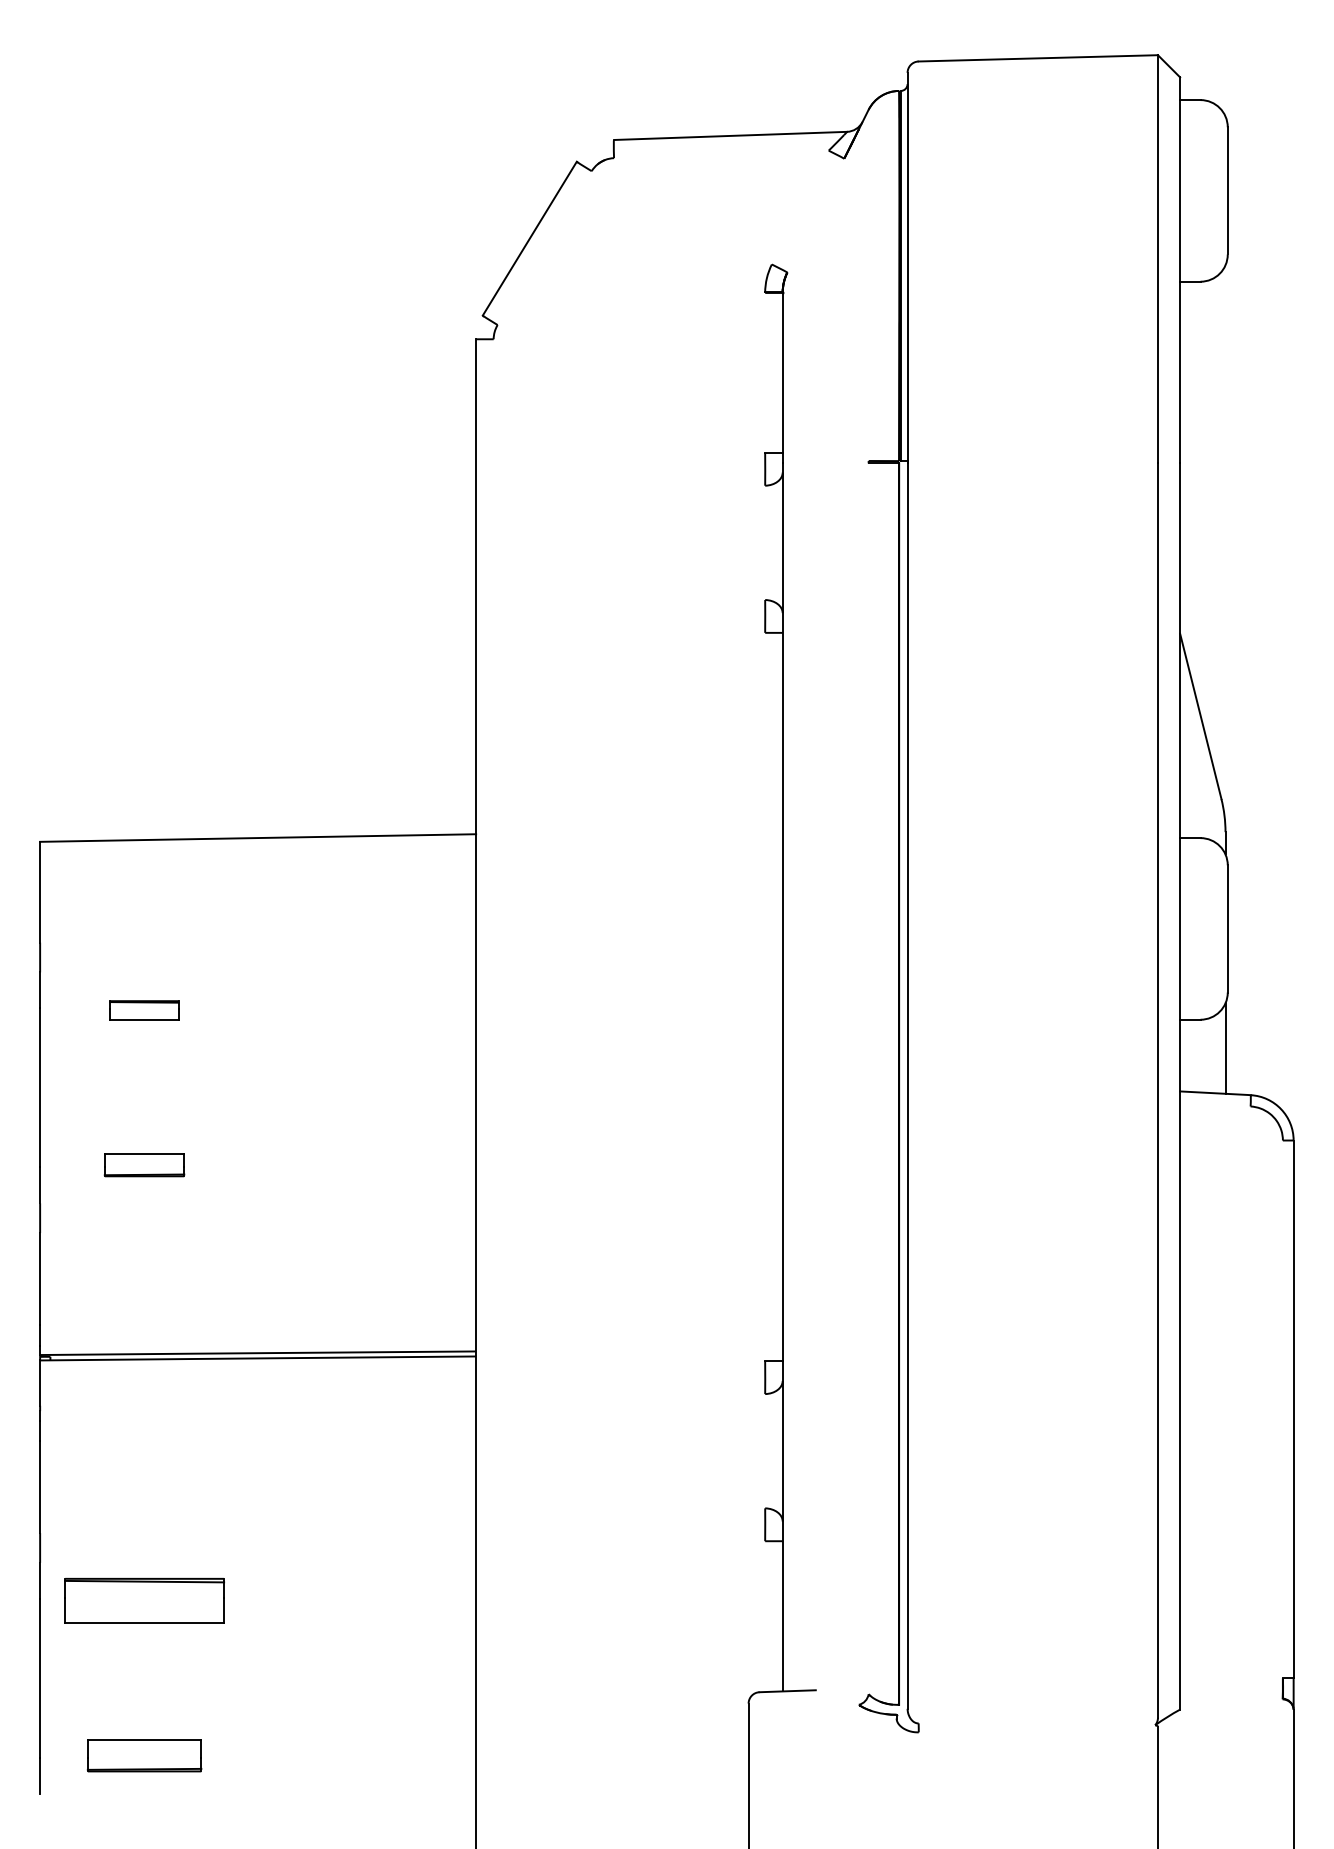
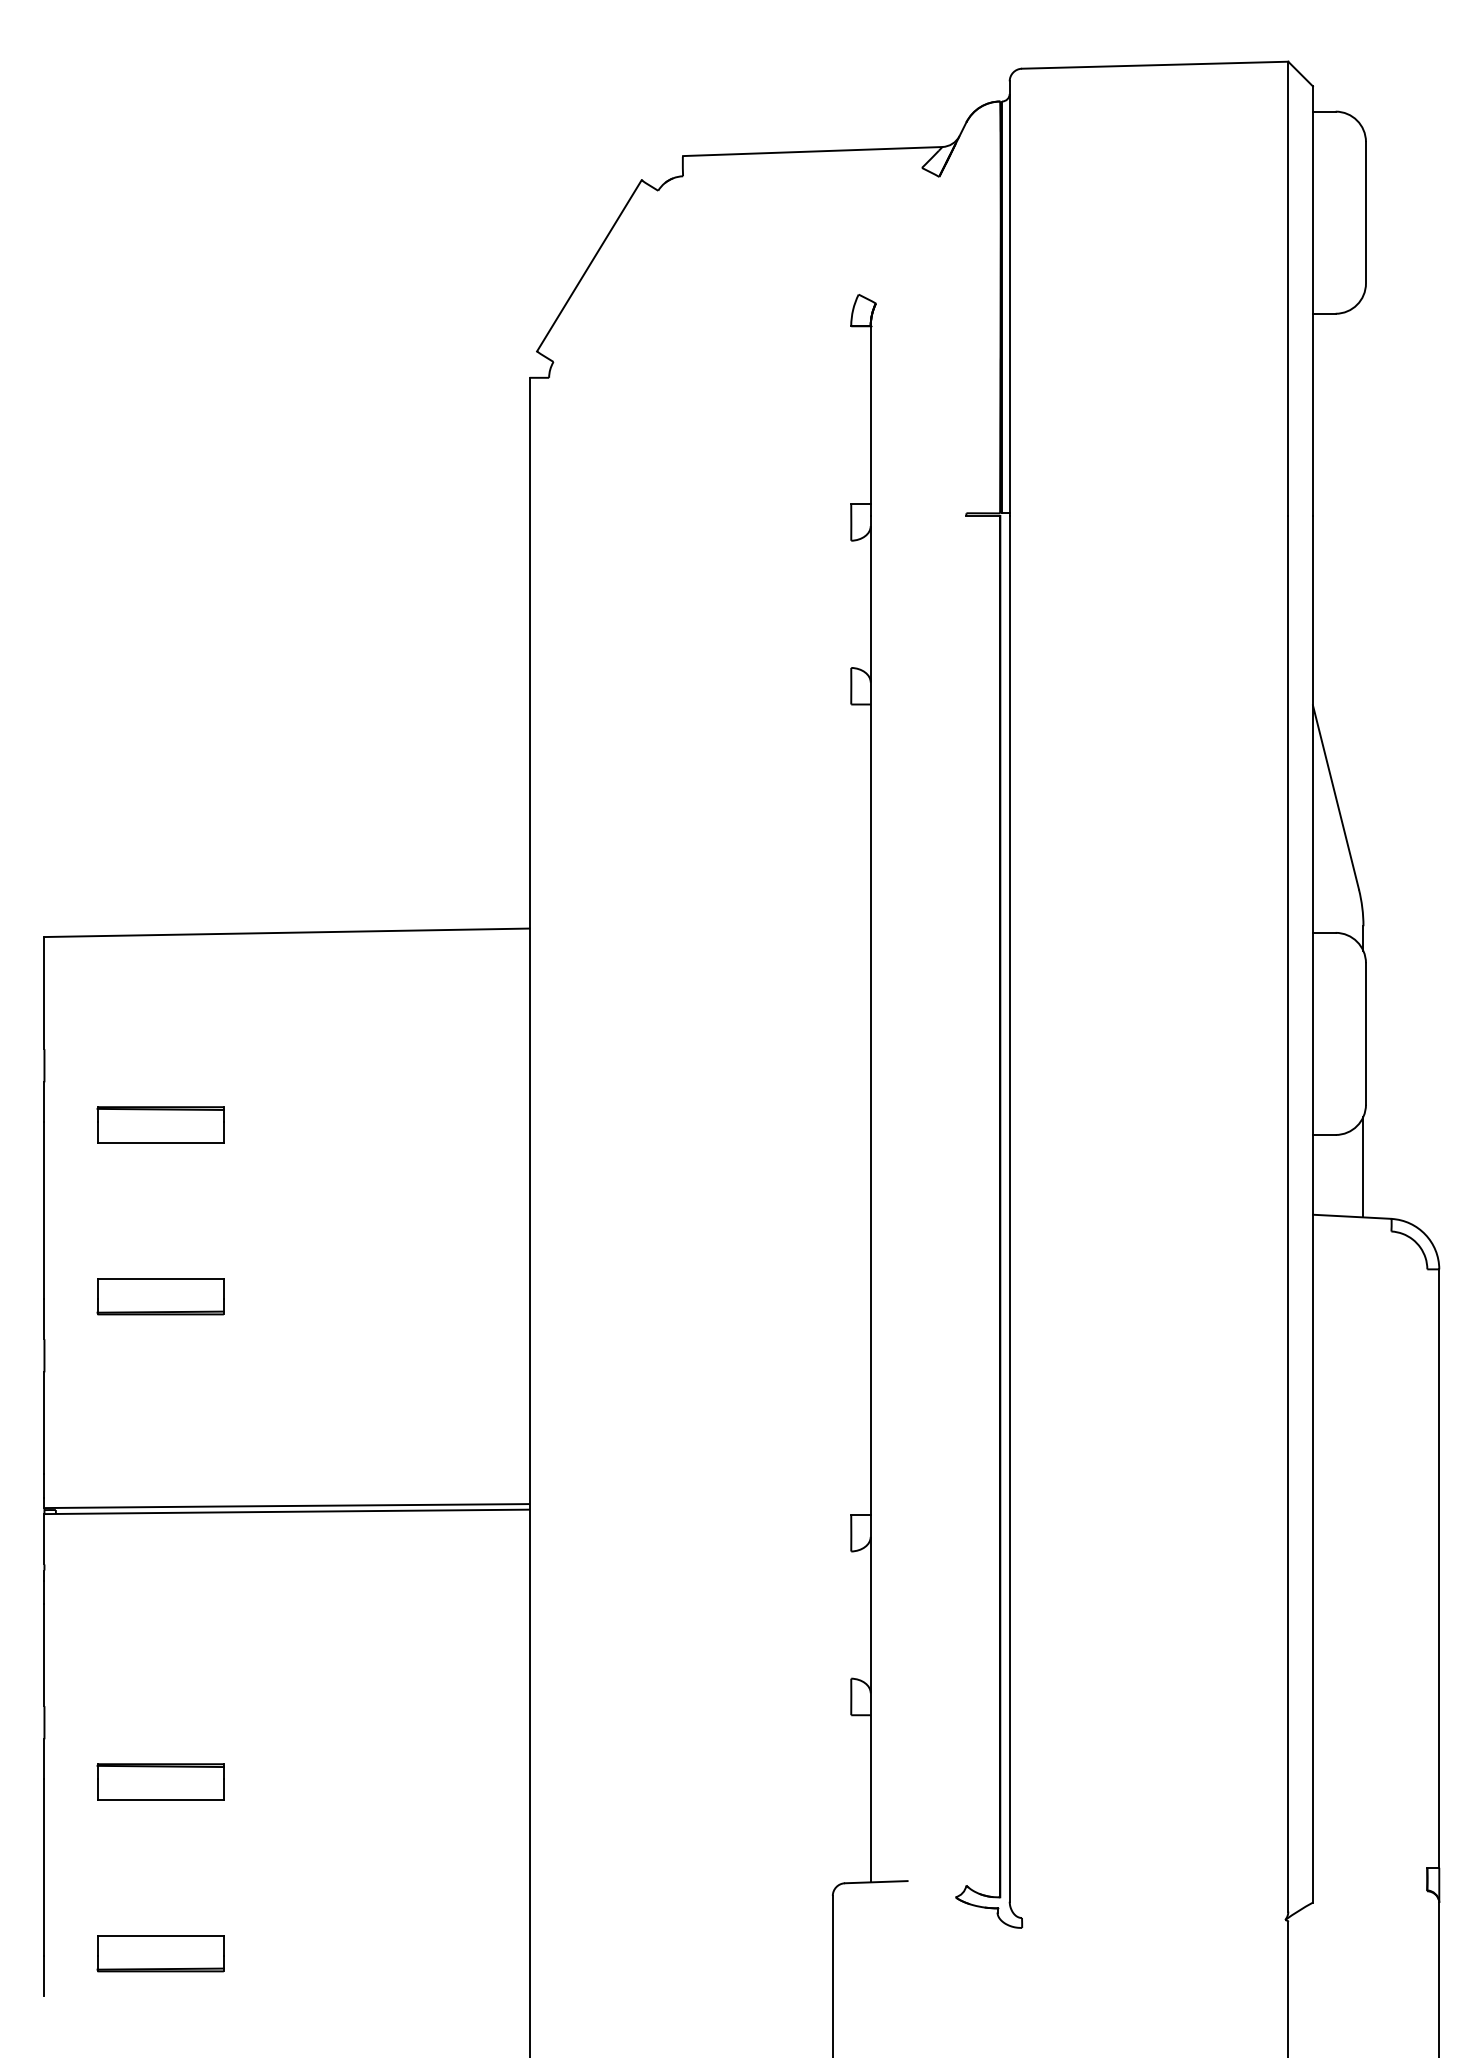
part: (144, 1010) -> (160, 1124), size x1.67
part: (144, 1164) -> (160, 1296), size x1.43
part: (144, 1600) -> (160, 1781), size x0.71

